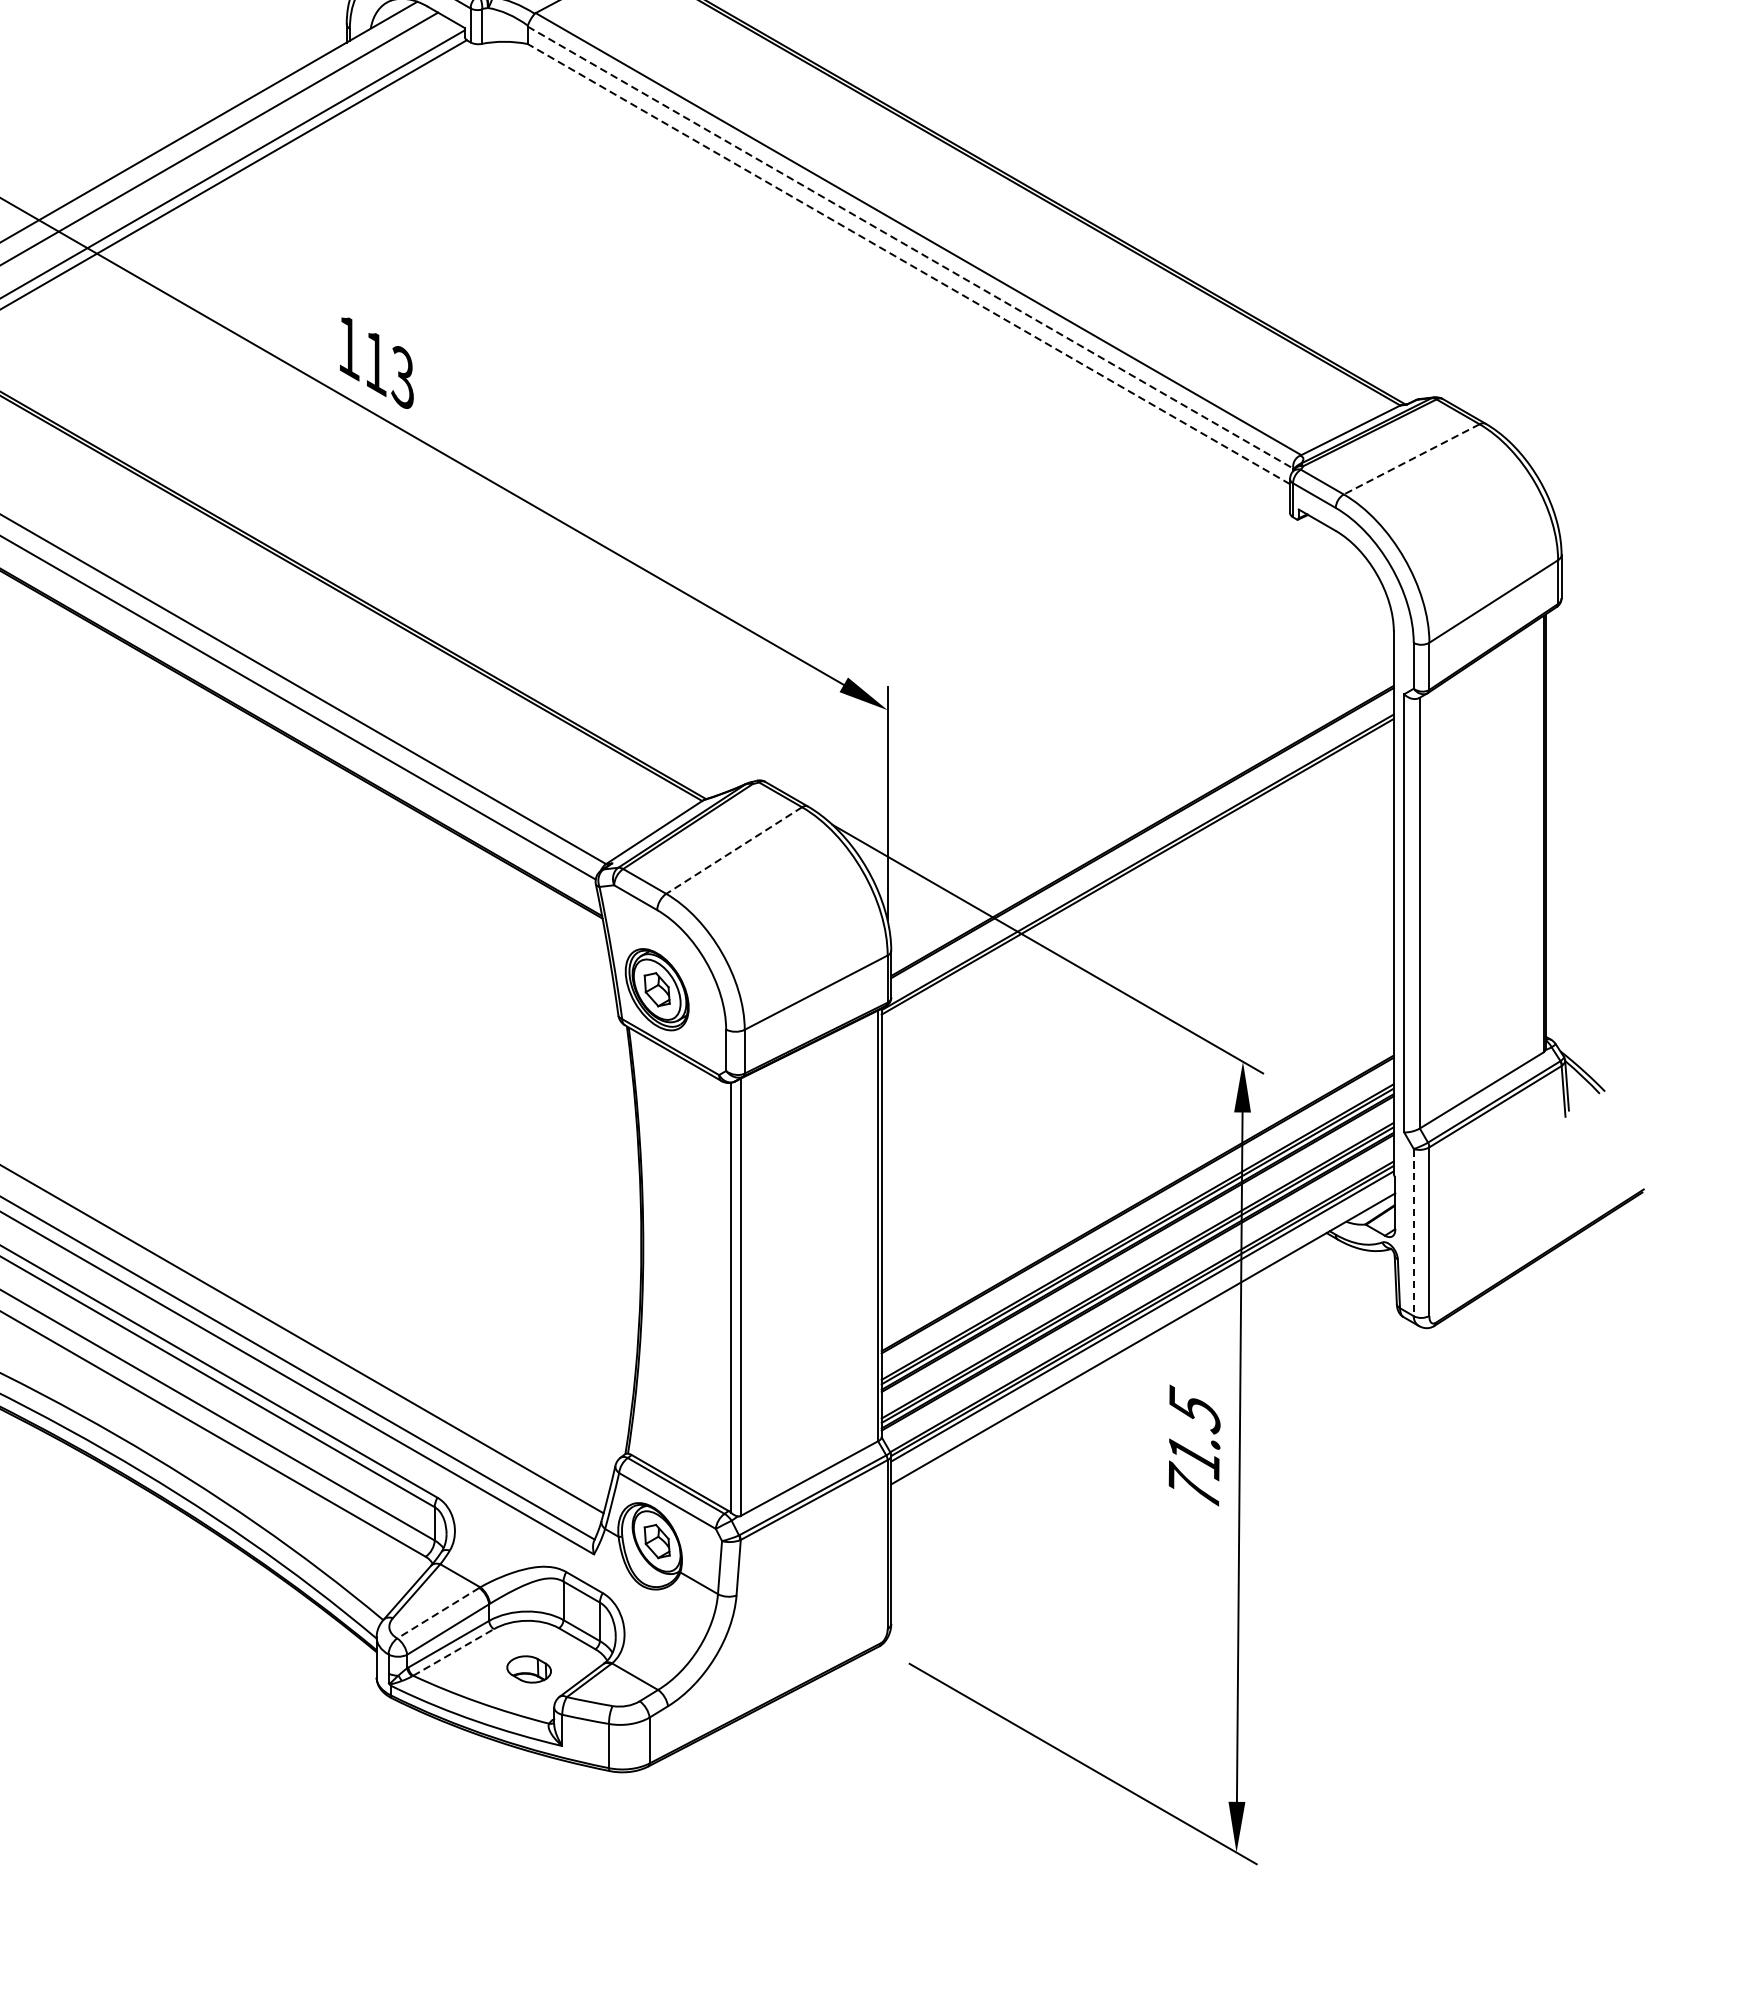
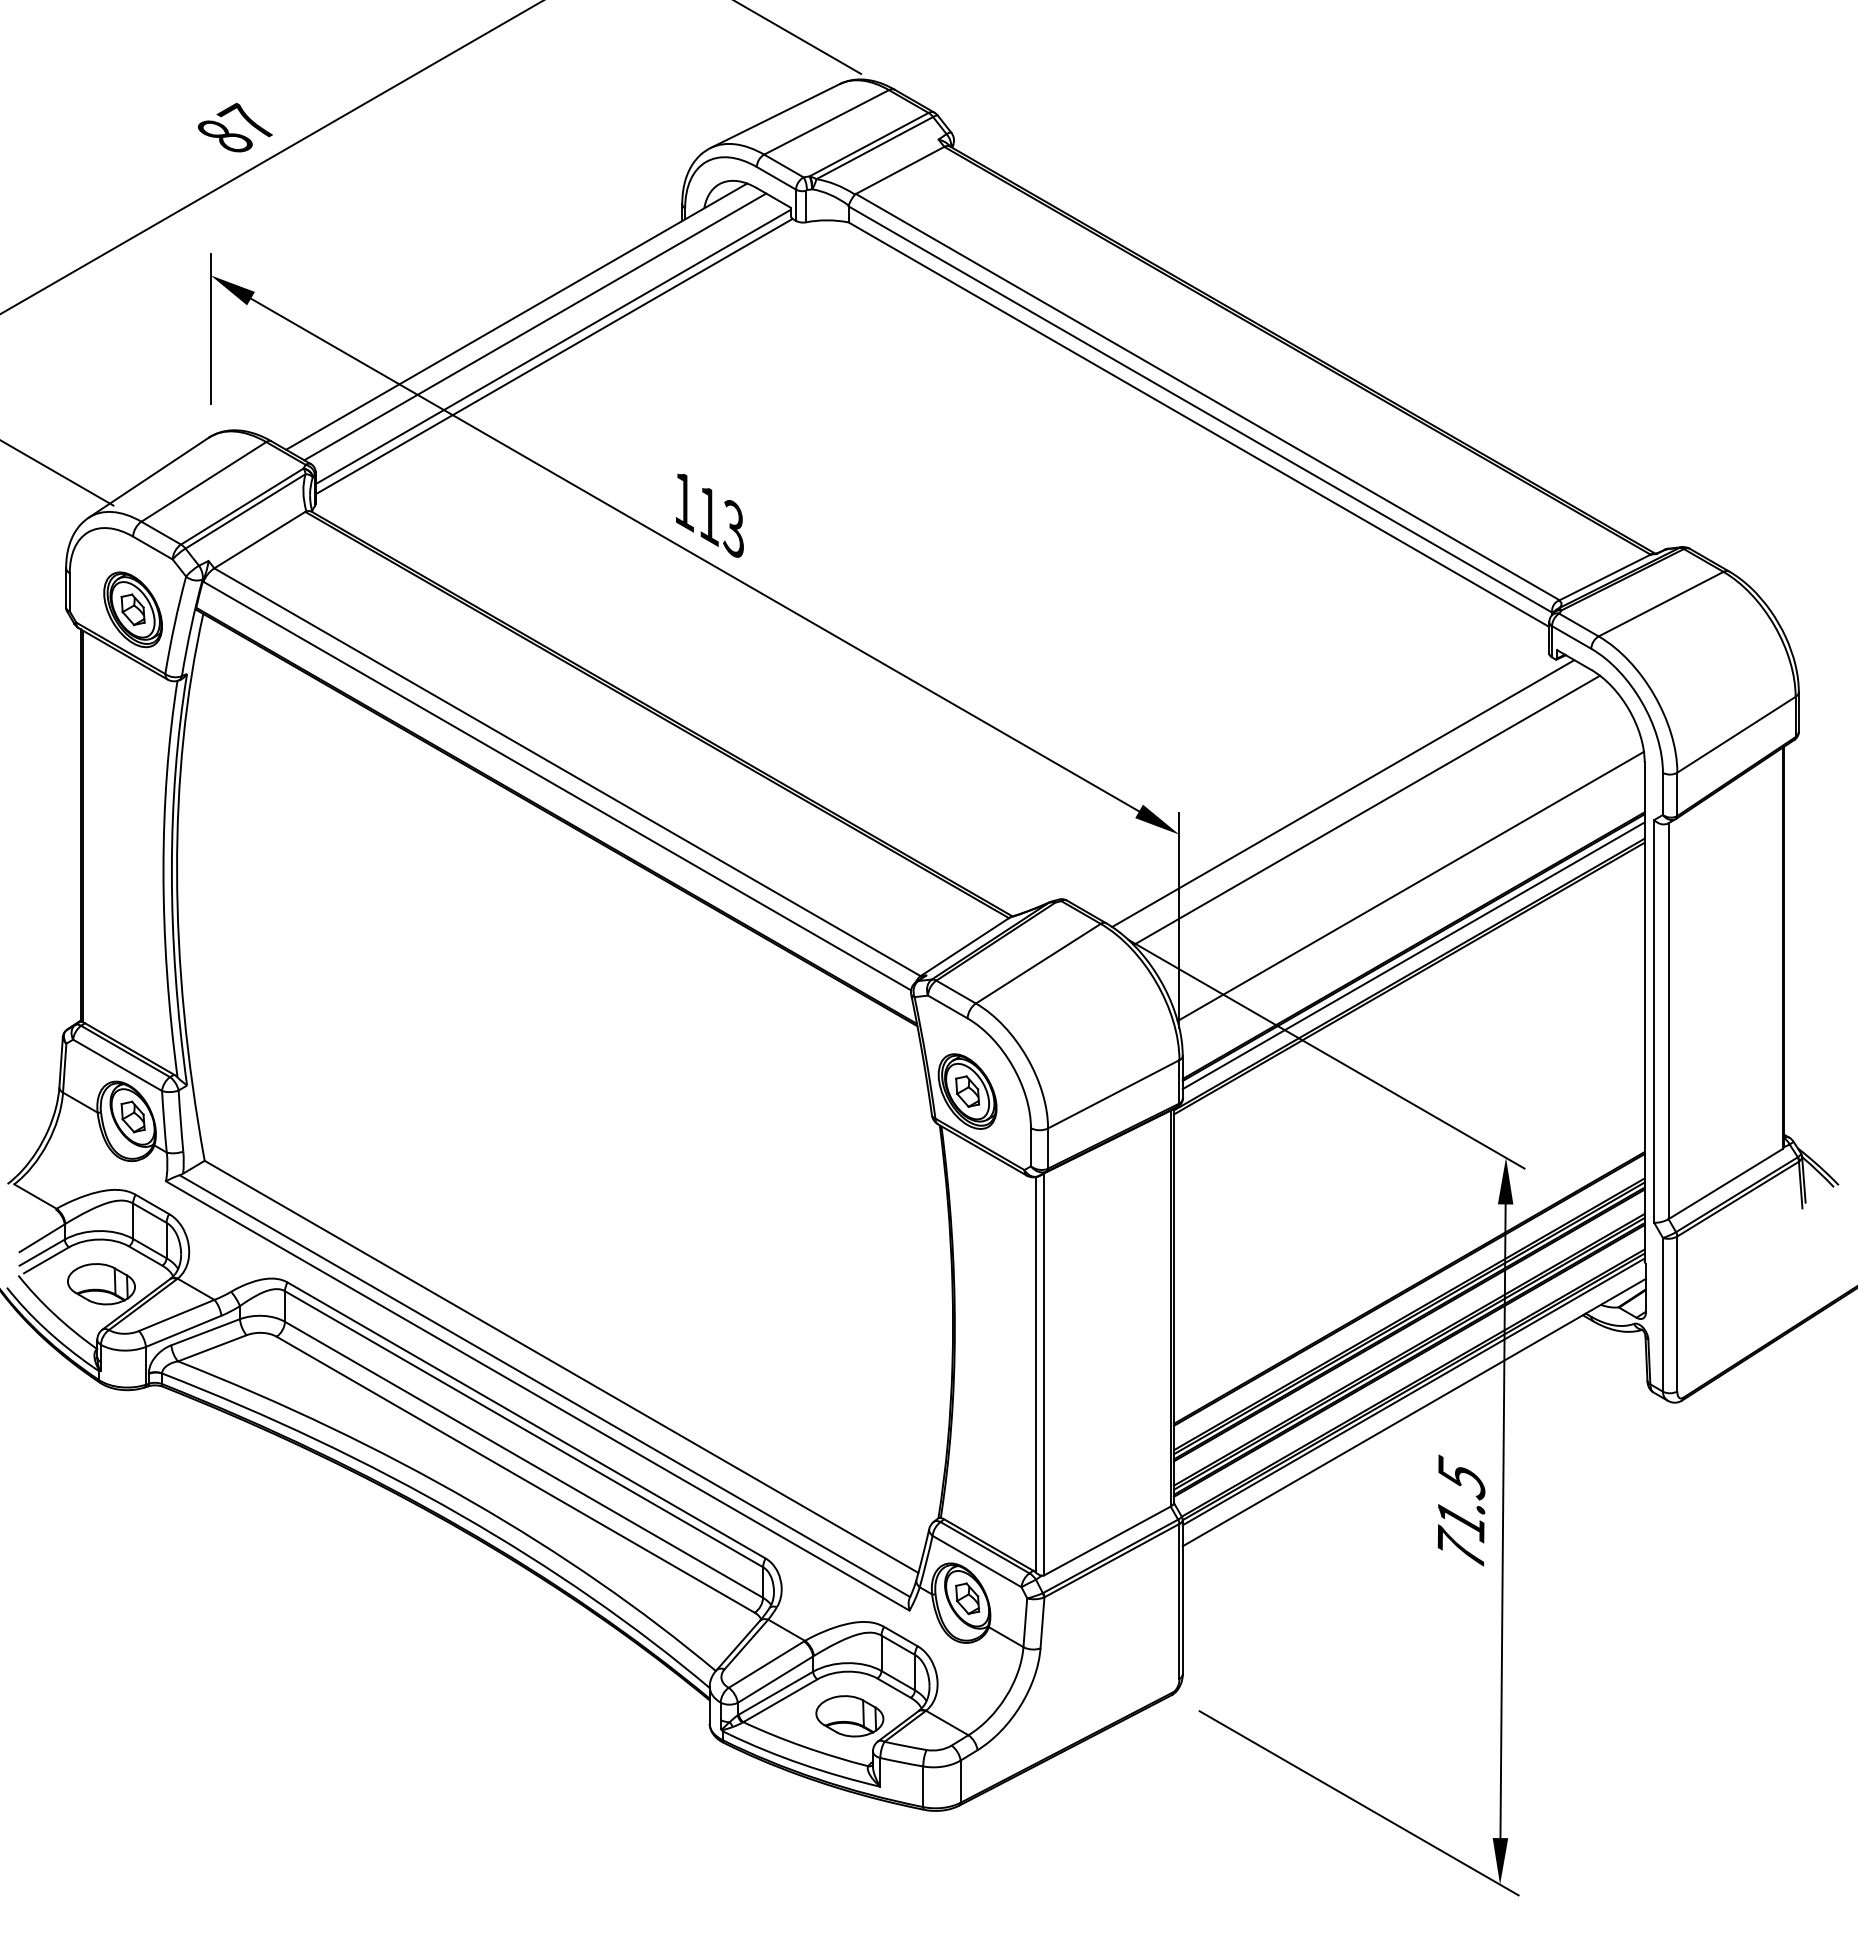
line: (910, 247) -> (1200, 409), dashed -> solid
line: (908, 263) -> (1198, 424), dashed -> solid
line: (1411, 459) -> (1660, 604), dashed -> solid
line: (1066, 665) -> (1343, 793), added
line: (1091, 682) -> (1366, 809), added
line: (1139, 766) -> (1410, 886), added
line: (1142, 841) -> (1413, 955), added
line: (733, 850) -> (1037, 963), dashed -> solid
line: (1413, 1232) -> (1662, 1314), dashed -> solid
line: (437, 1613) -> (765, 1664), dashed -> solid
line: (453, 1652) -> (780, 1700), dashed -> solid
part: (528, 1669) -> (849, 1716), size x1.67

